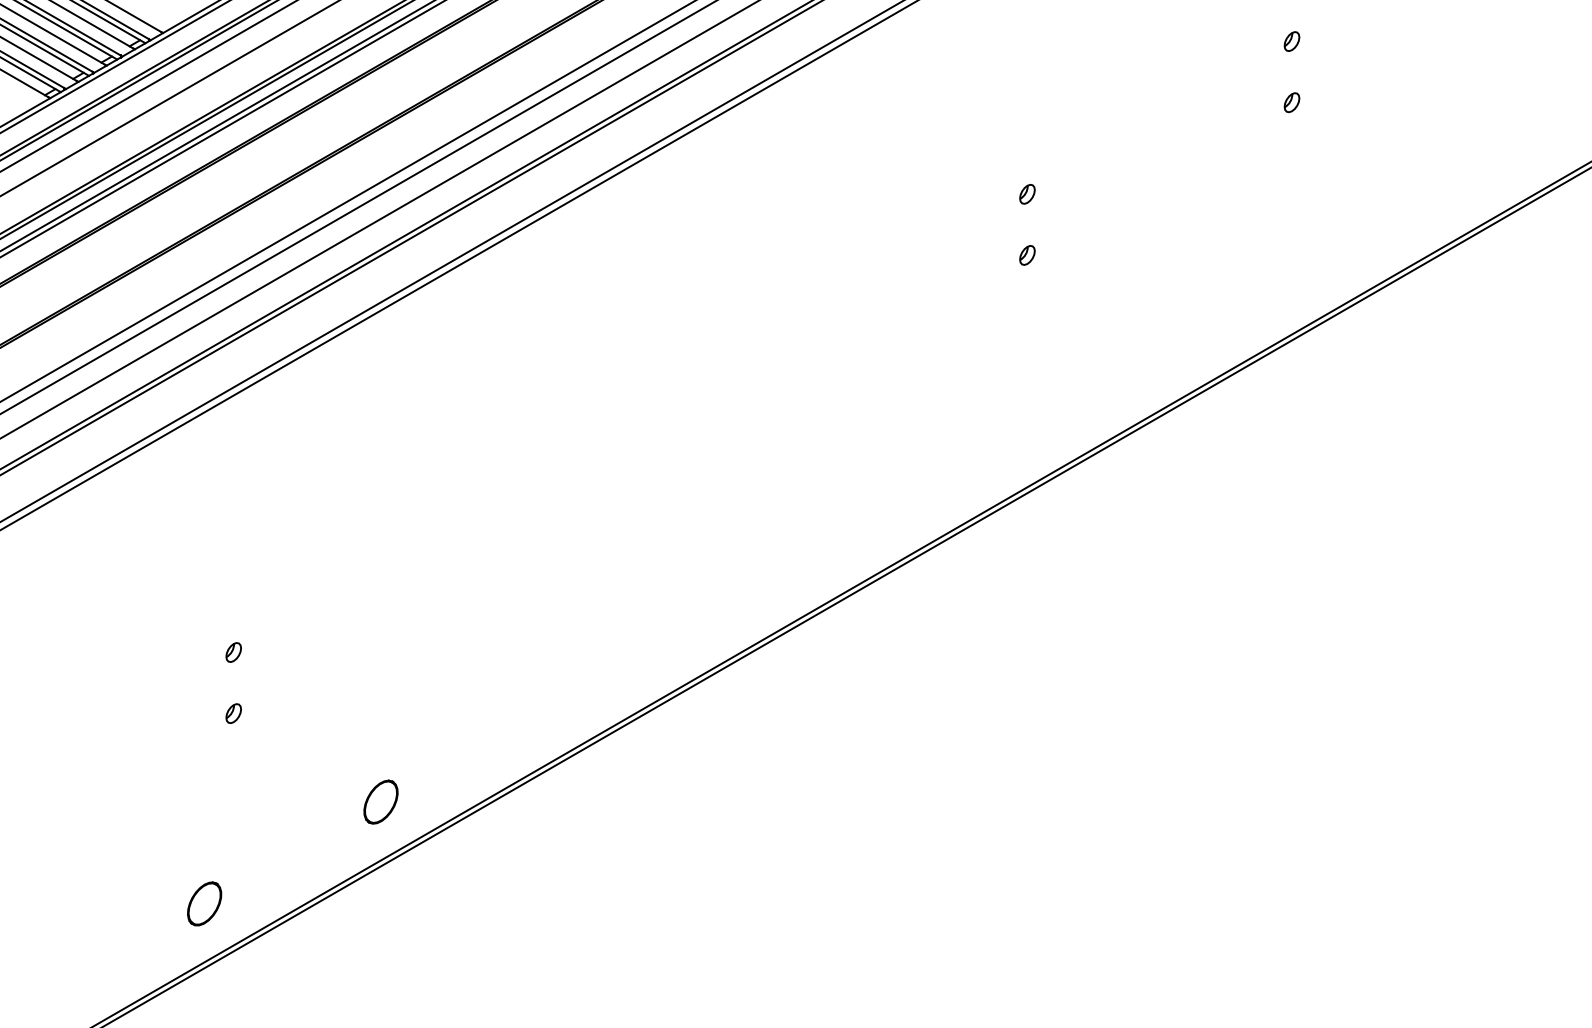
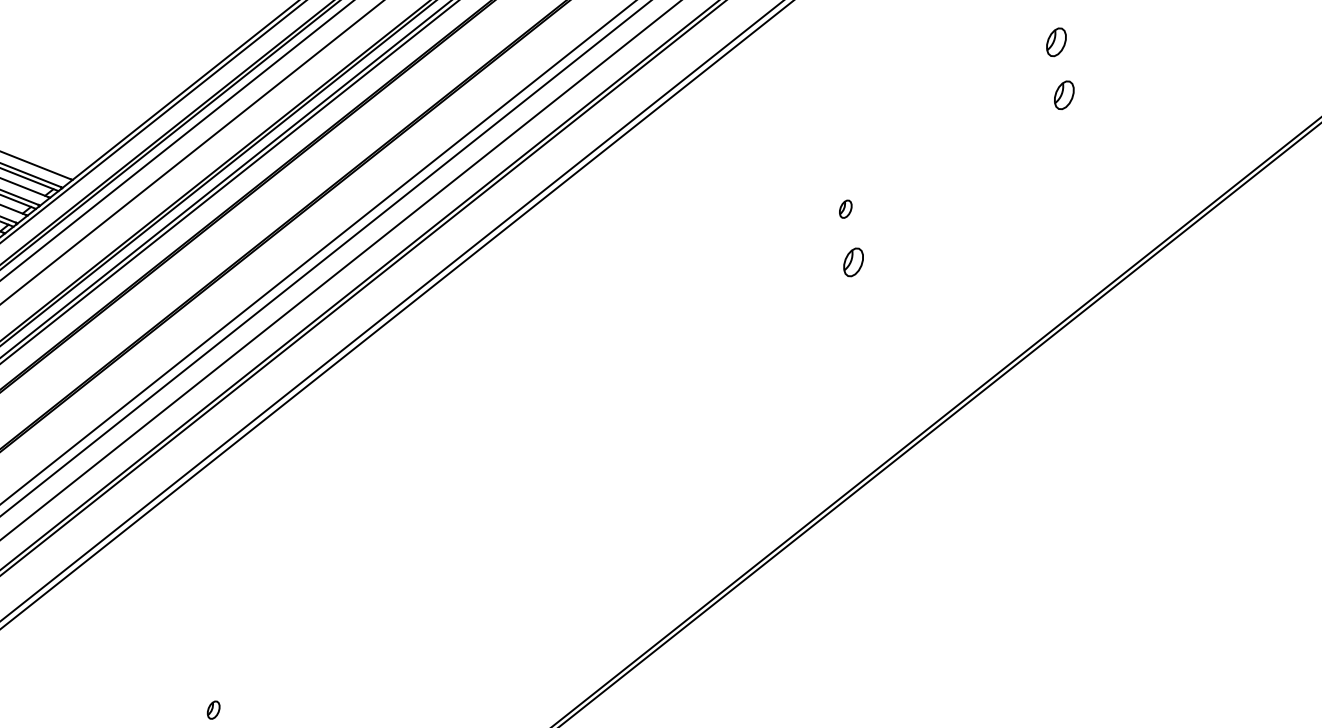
part: (1291, 41) -> (1056, 42), size x1.6
part: (1291, 102) -> (1063, 95), size x1.6
part: (1027, 255) -> (853, 262), size x1.6

